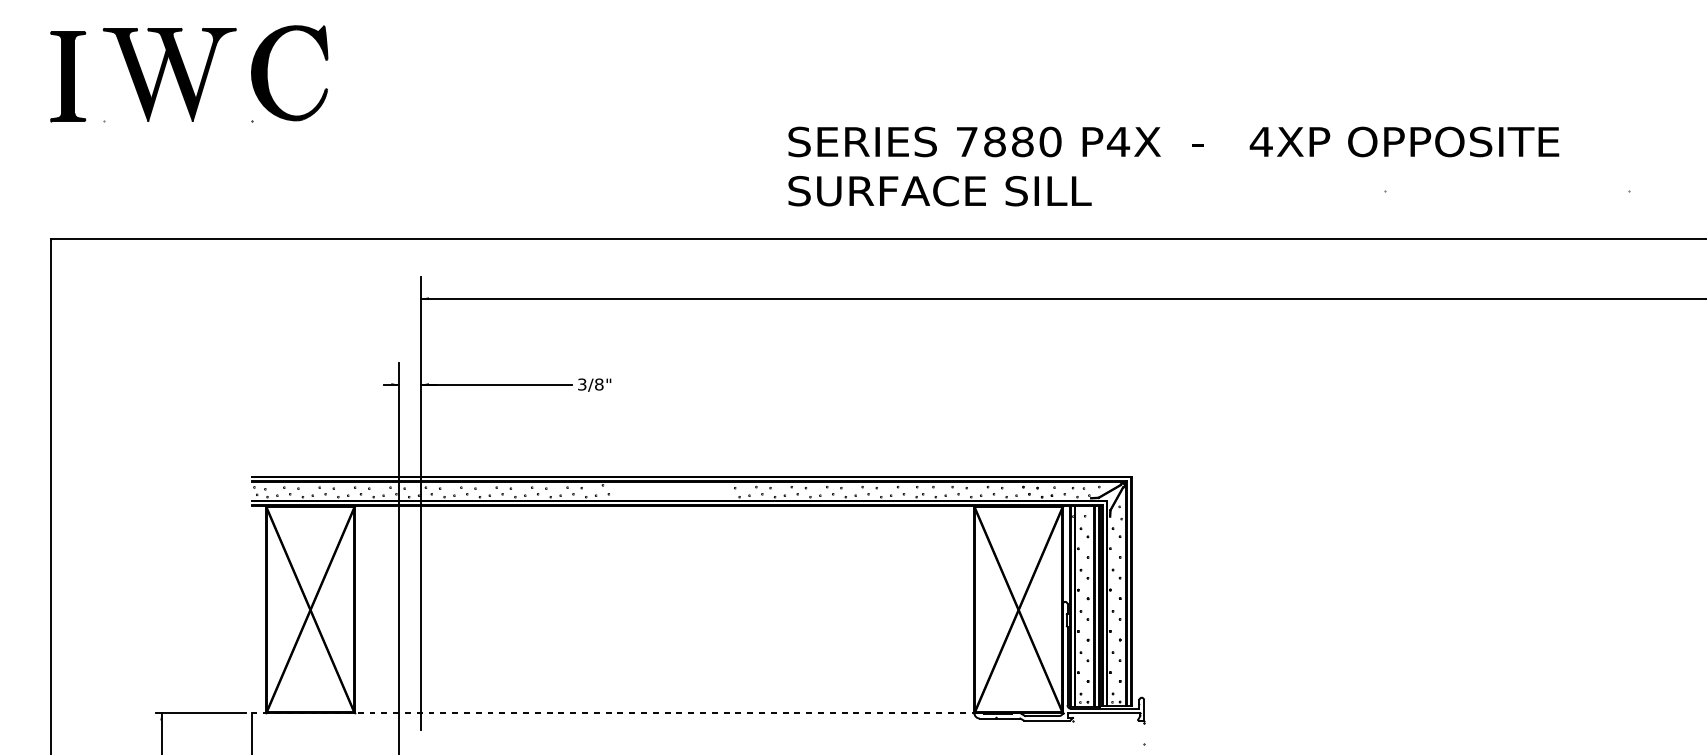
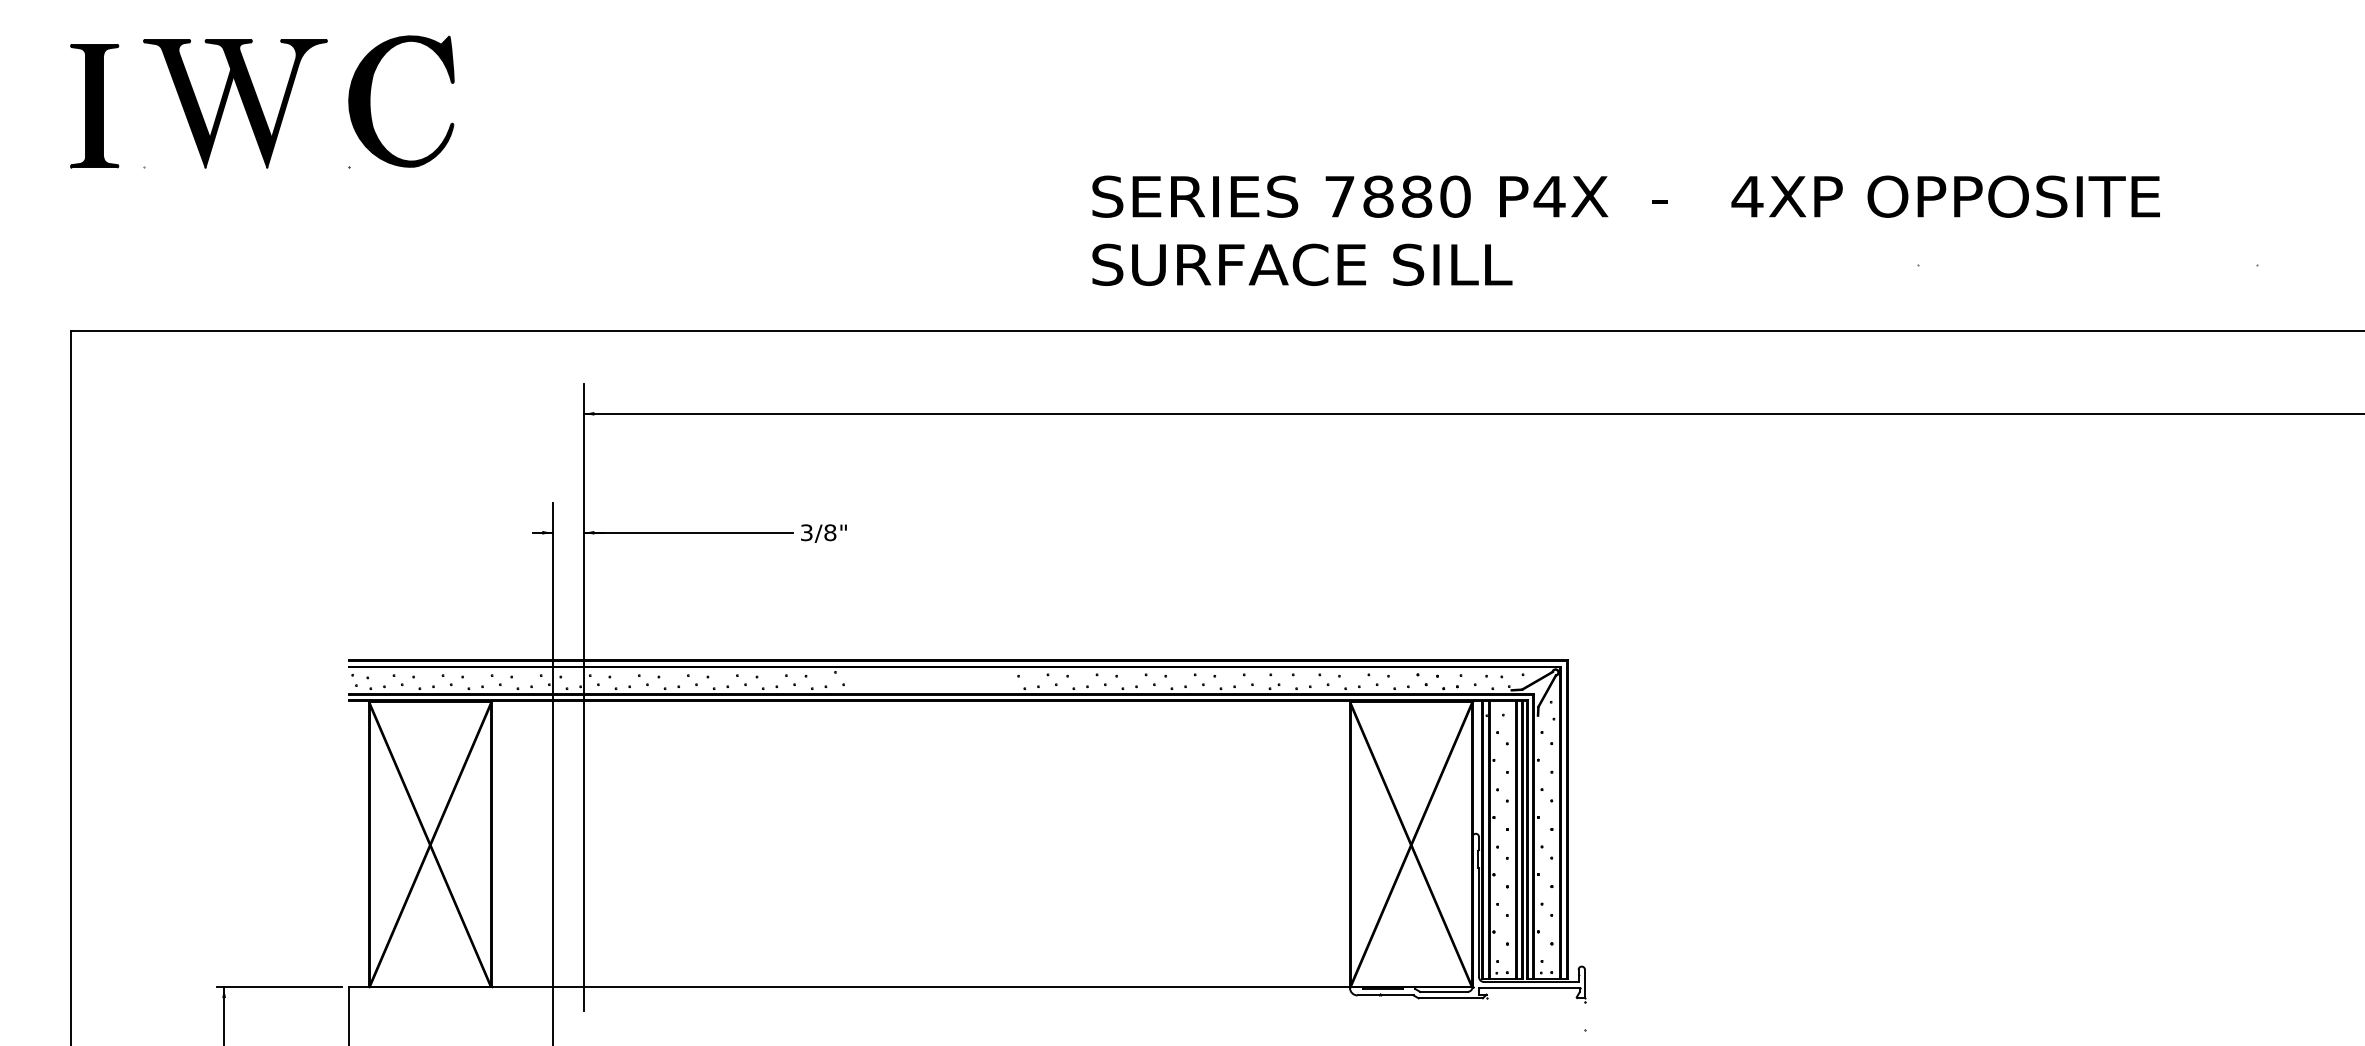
line: (613, 712) -> (849, 987), dashed -> solid

